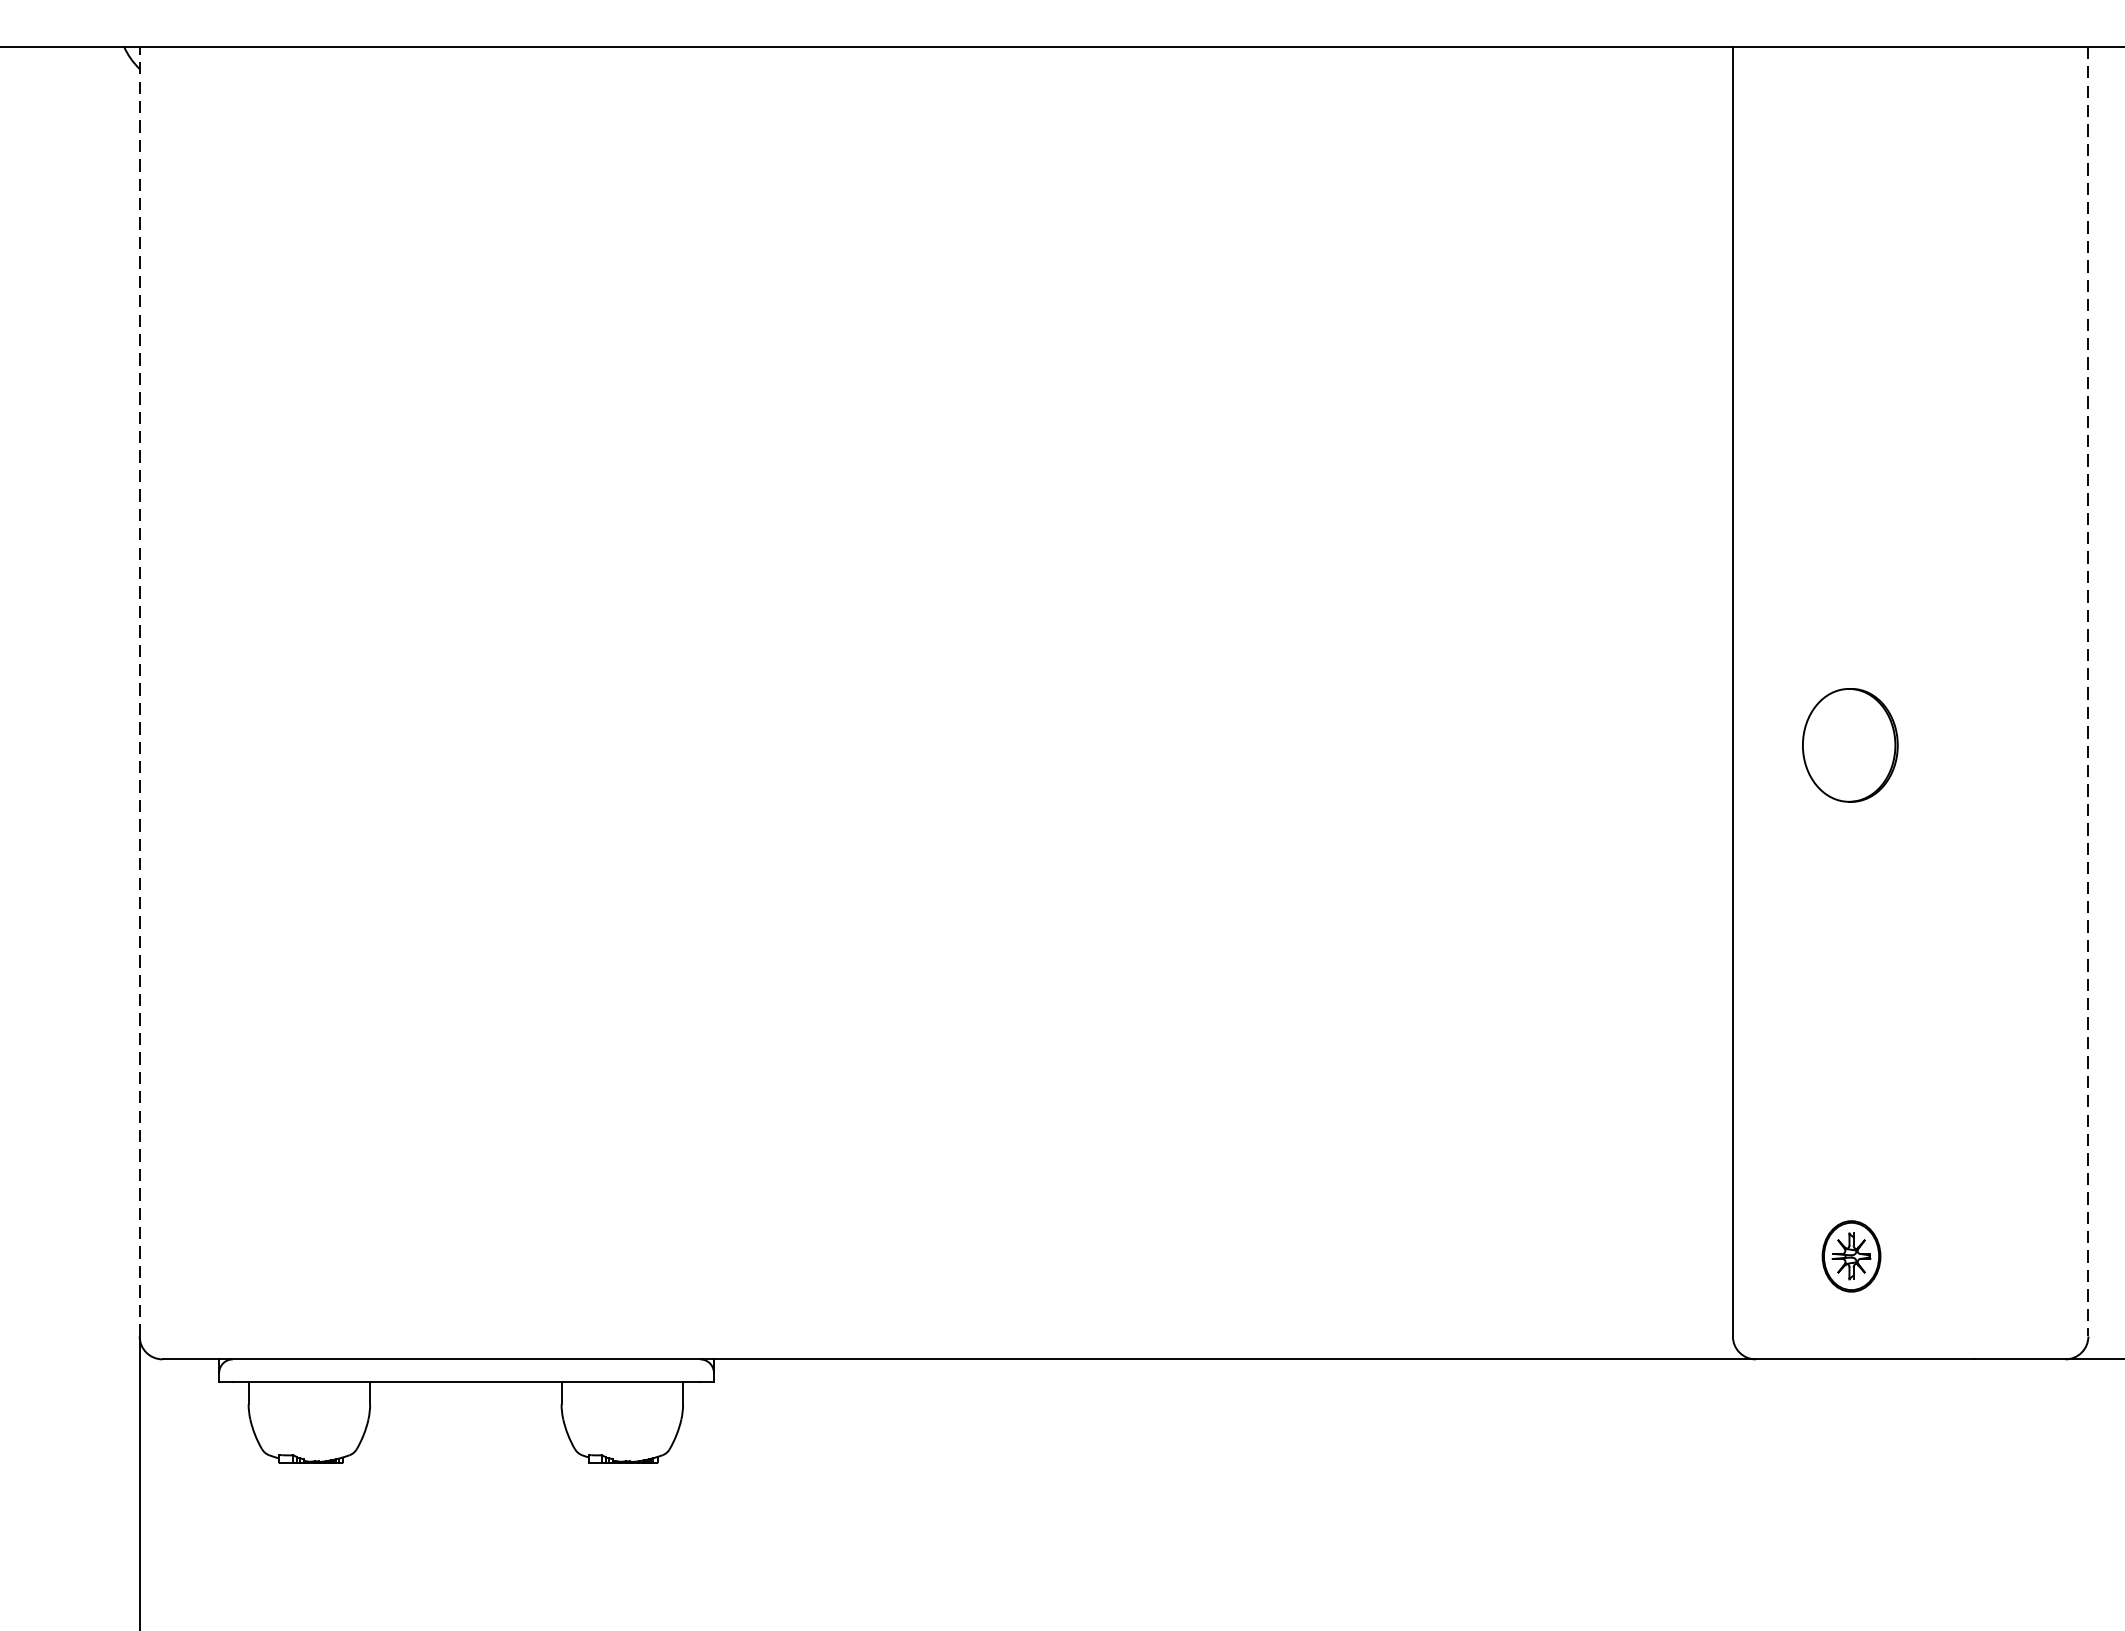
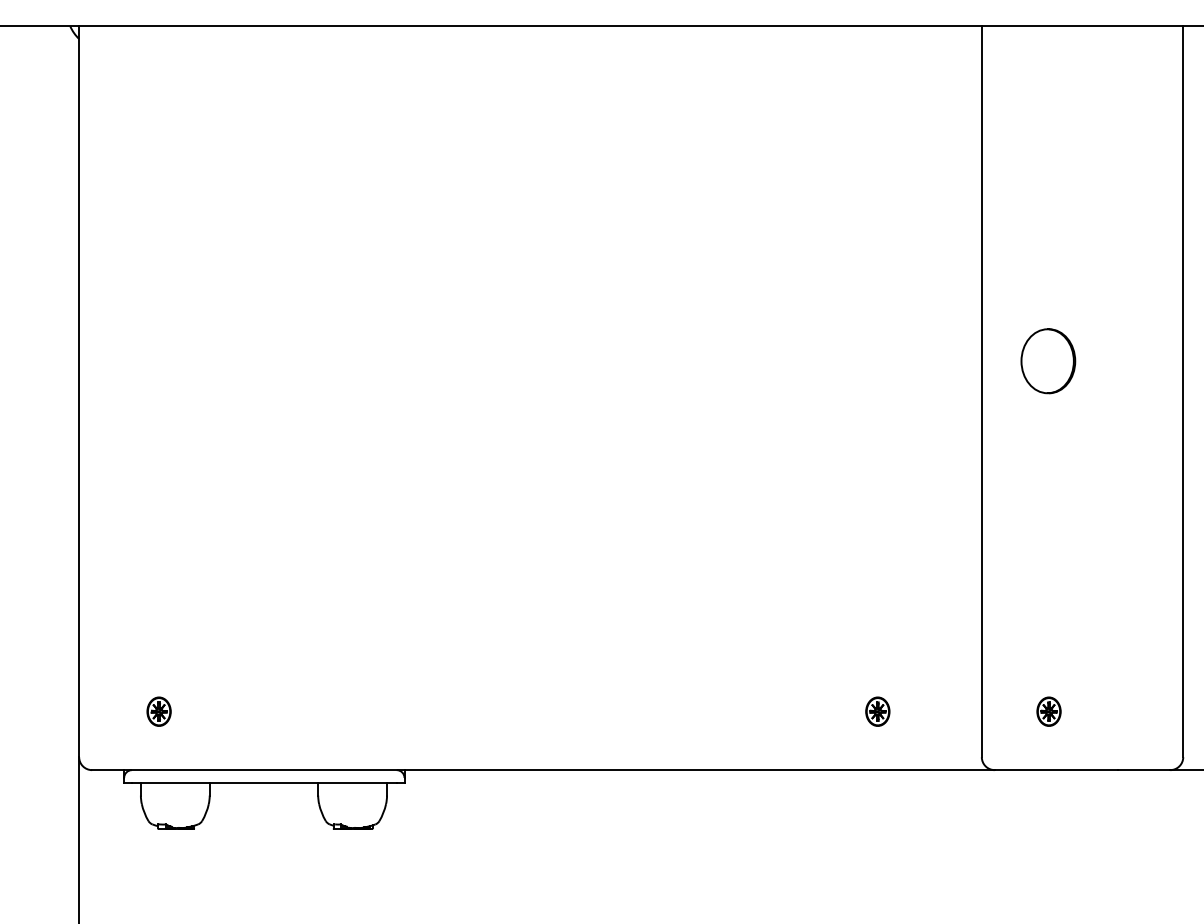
line: (140, 691) -> (79, 391), dashed -> solid
line: (2088, 692) -> (1183, 392), dashed -> solid
part: (1850, 745) -> (1048, 361), moved
part: (279, 1255) -> (158, 711), added
part: (1548, 1255) -> (877, 711), added
part: (1850, 1255) -> (1048, 711), size x0.71

